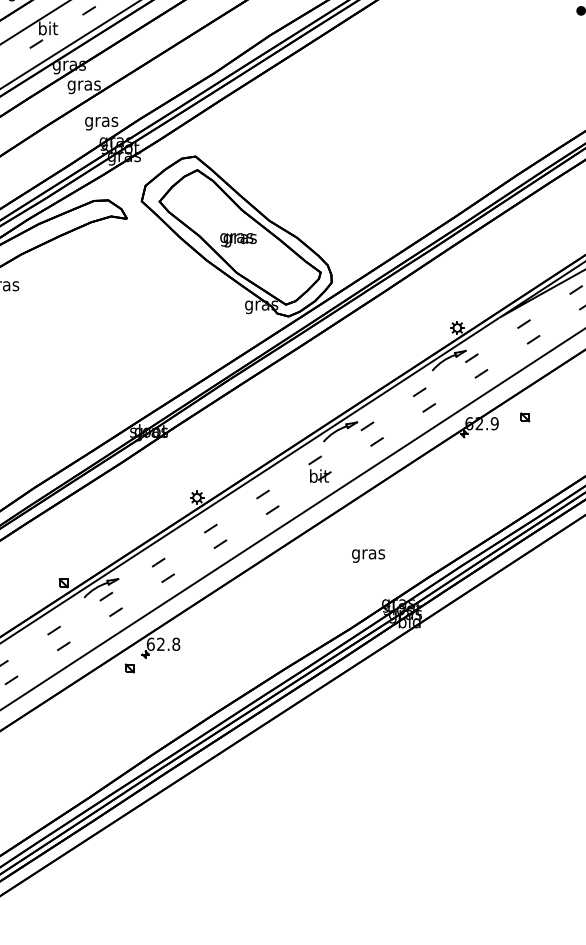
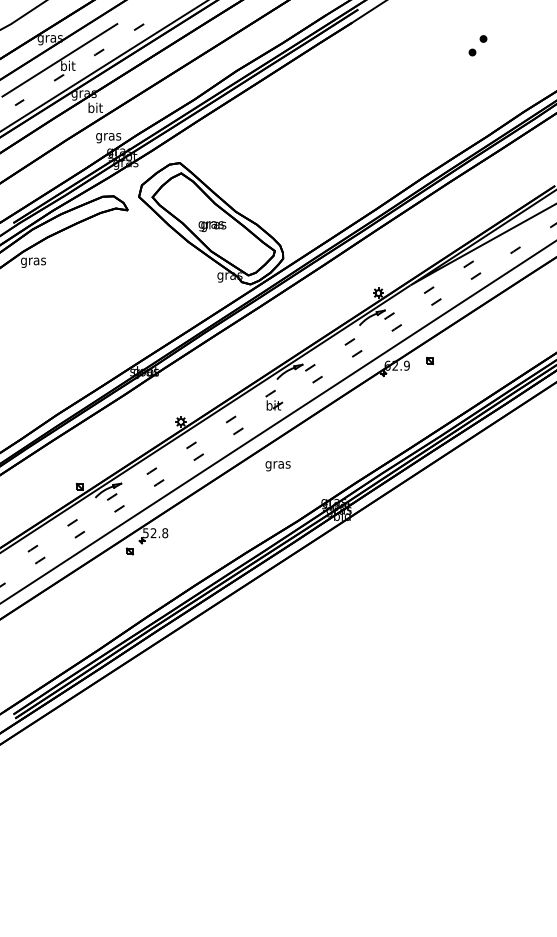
text: (83, 84) -> (94, 108), gras -> bit
text: (367, 556) -> (277, 466), moved
text: (150, 644) -> (145, 533), 62.8 -> 52.8

